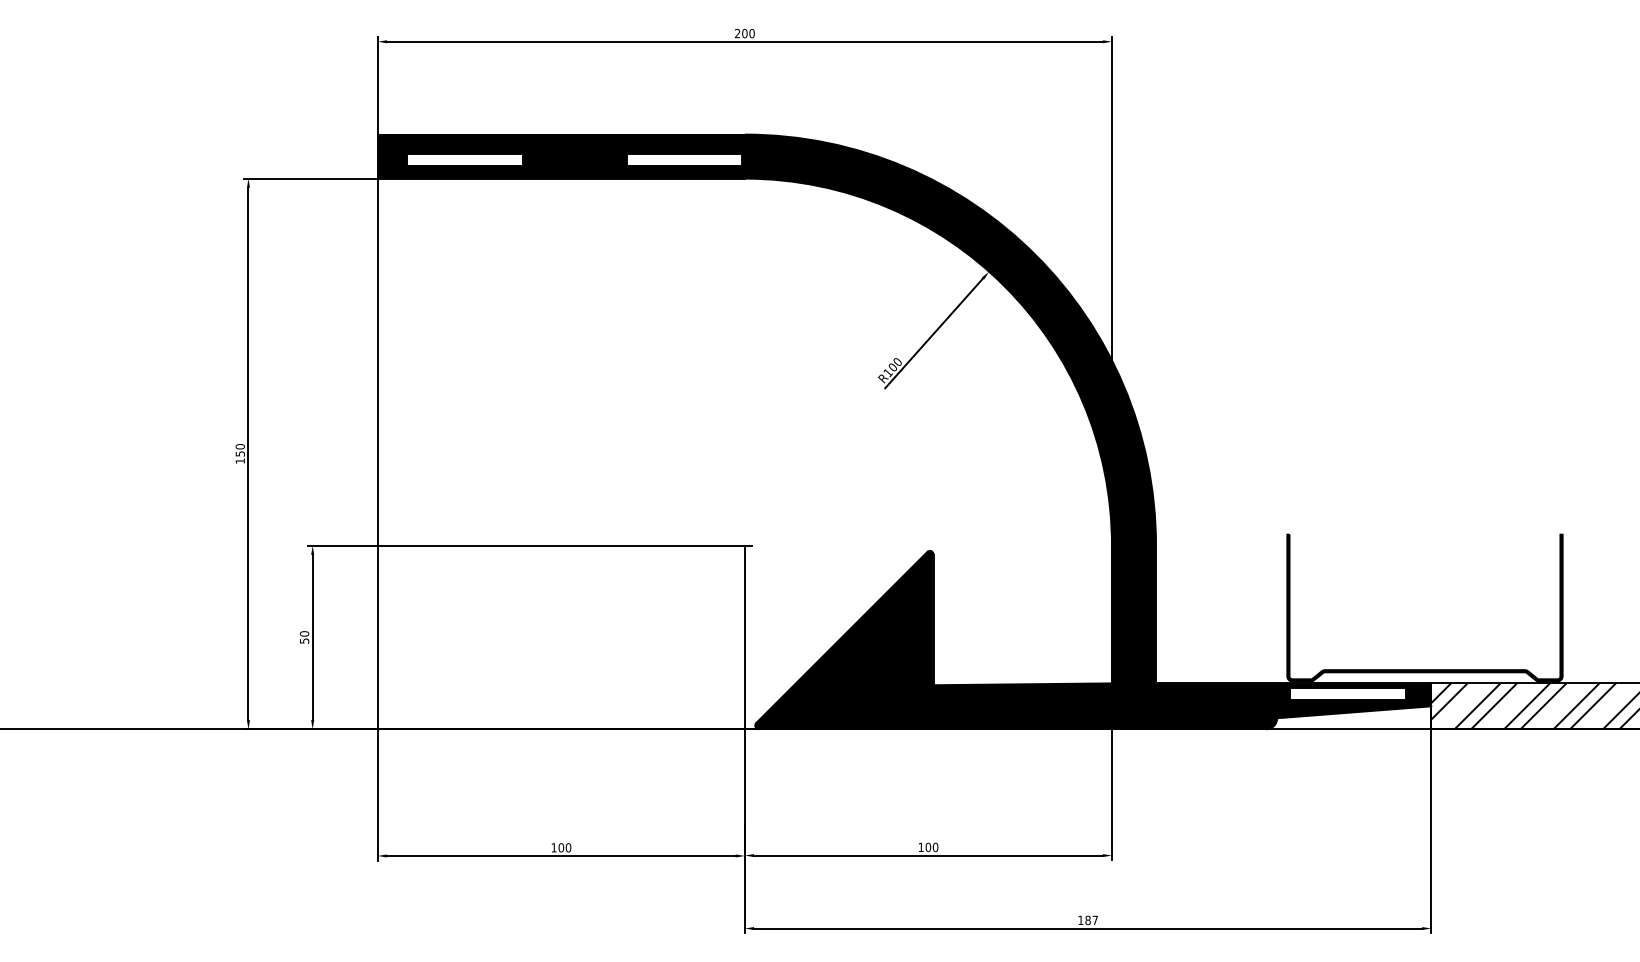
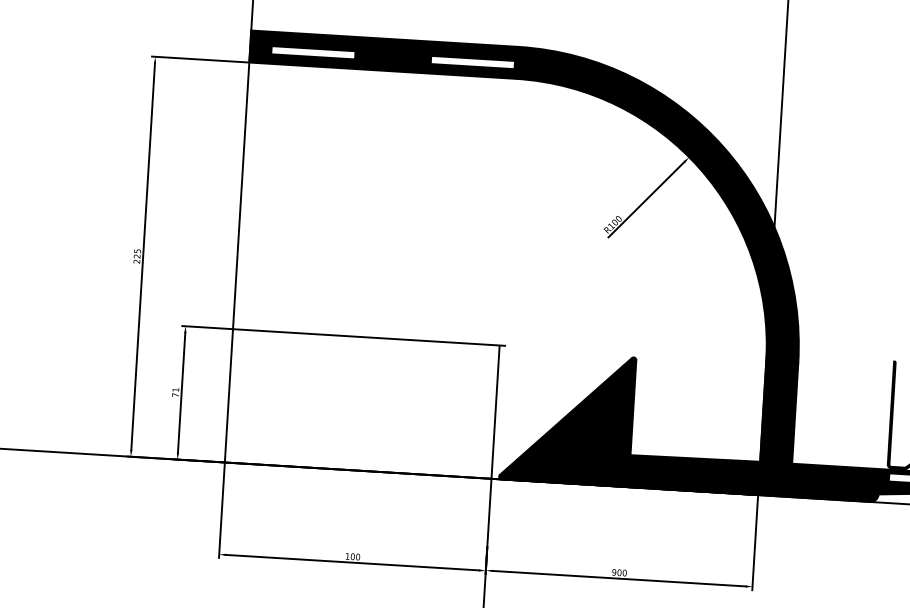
text: (239, 453) -> (136, 256), 150 -> 225
text: (304, 637) -> (175, 392), 50 -> 71
text: (920, 847) -> (613, 572), 100 -> 900

